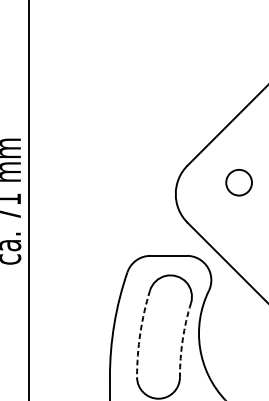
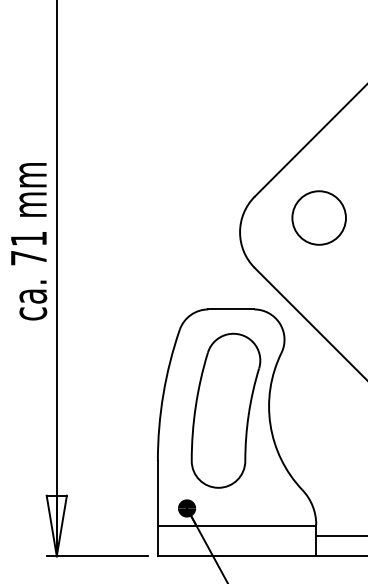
circle: (238, 182) -> (318, 217), size x1.67
arc: (140, 333) -> (195, 406), dashed -> solid
arc: (182, 340) -> (248, 414), dashed -> solid

